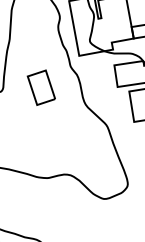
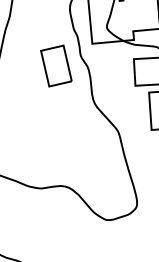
part: (40, 87) -> (55, 65), moved

